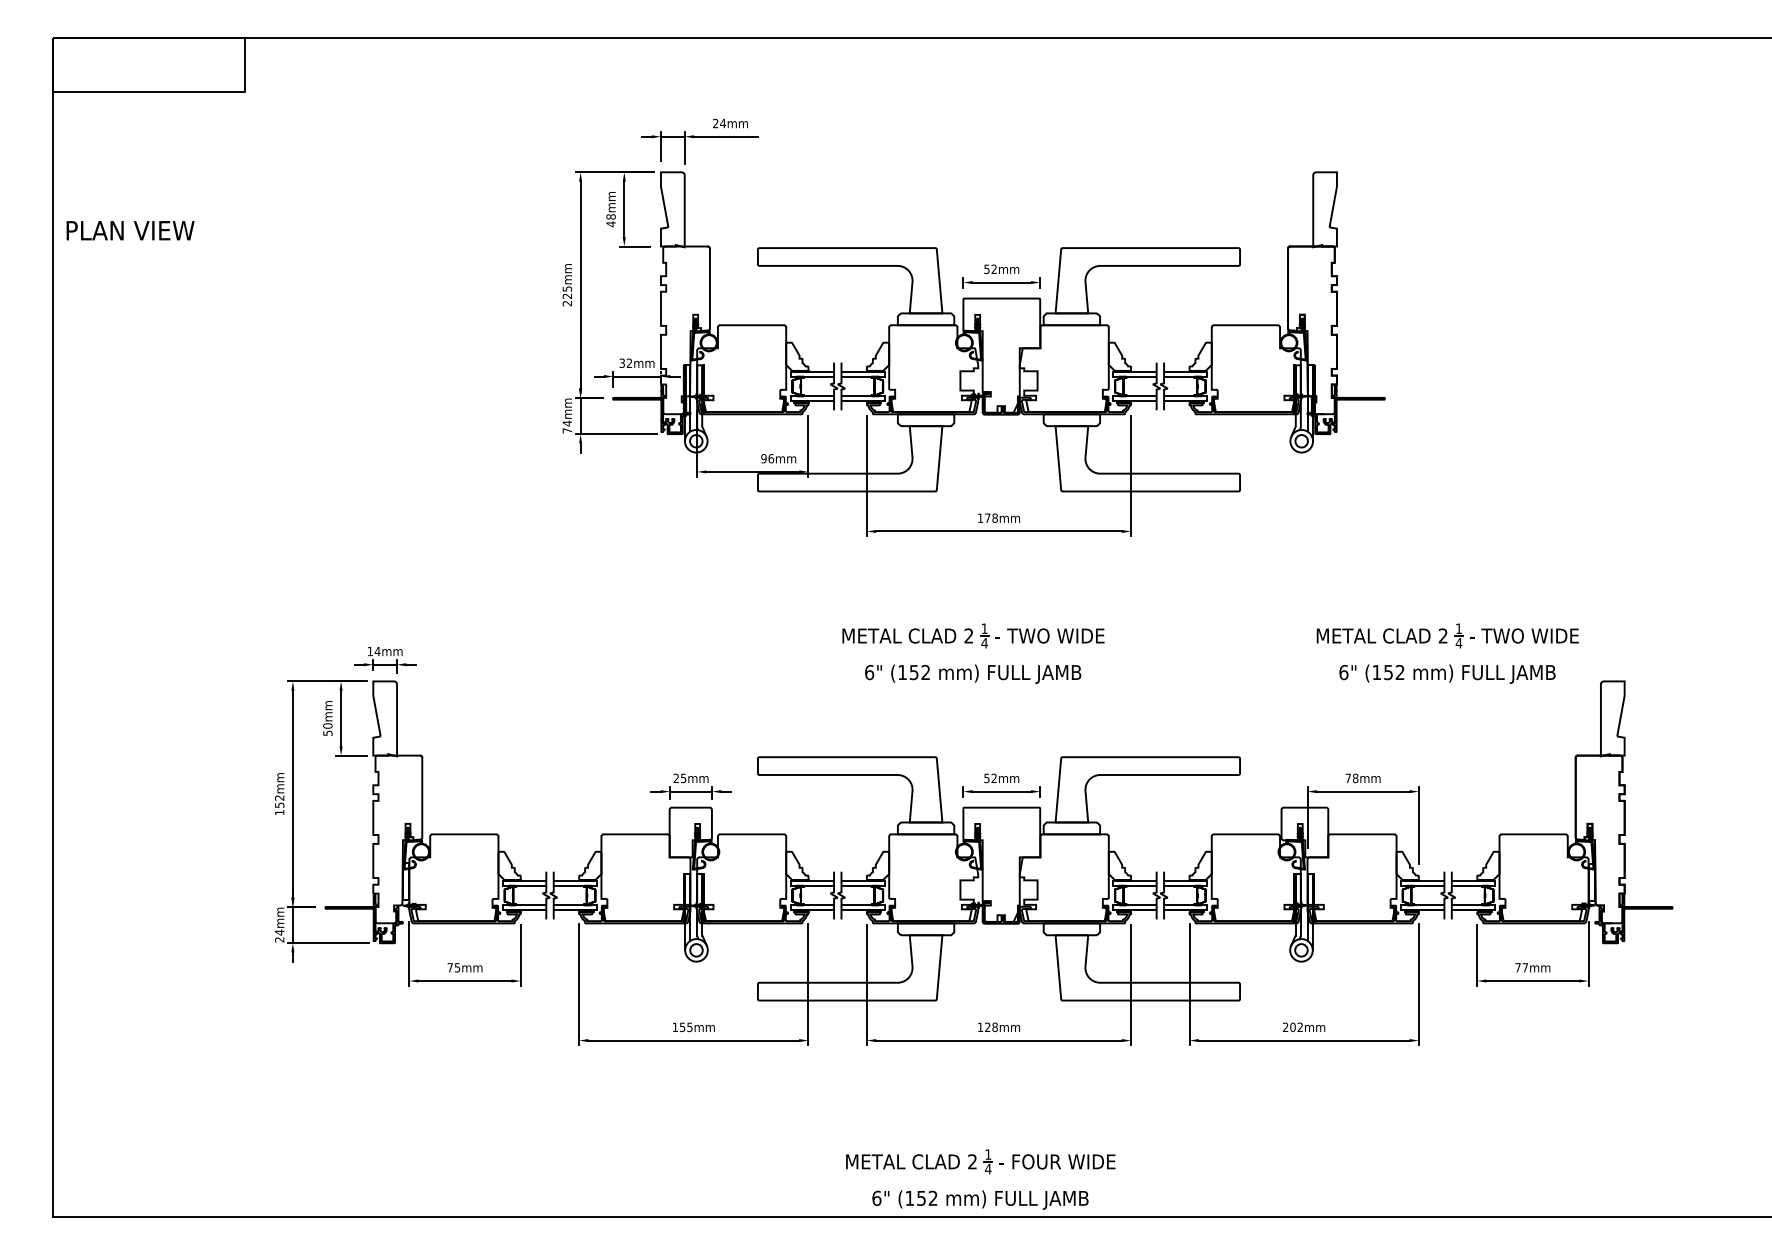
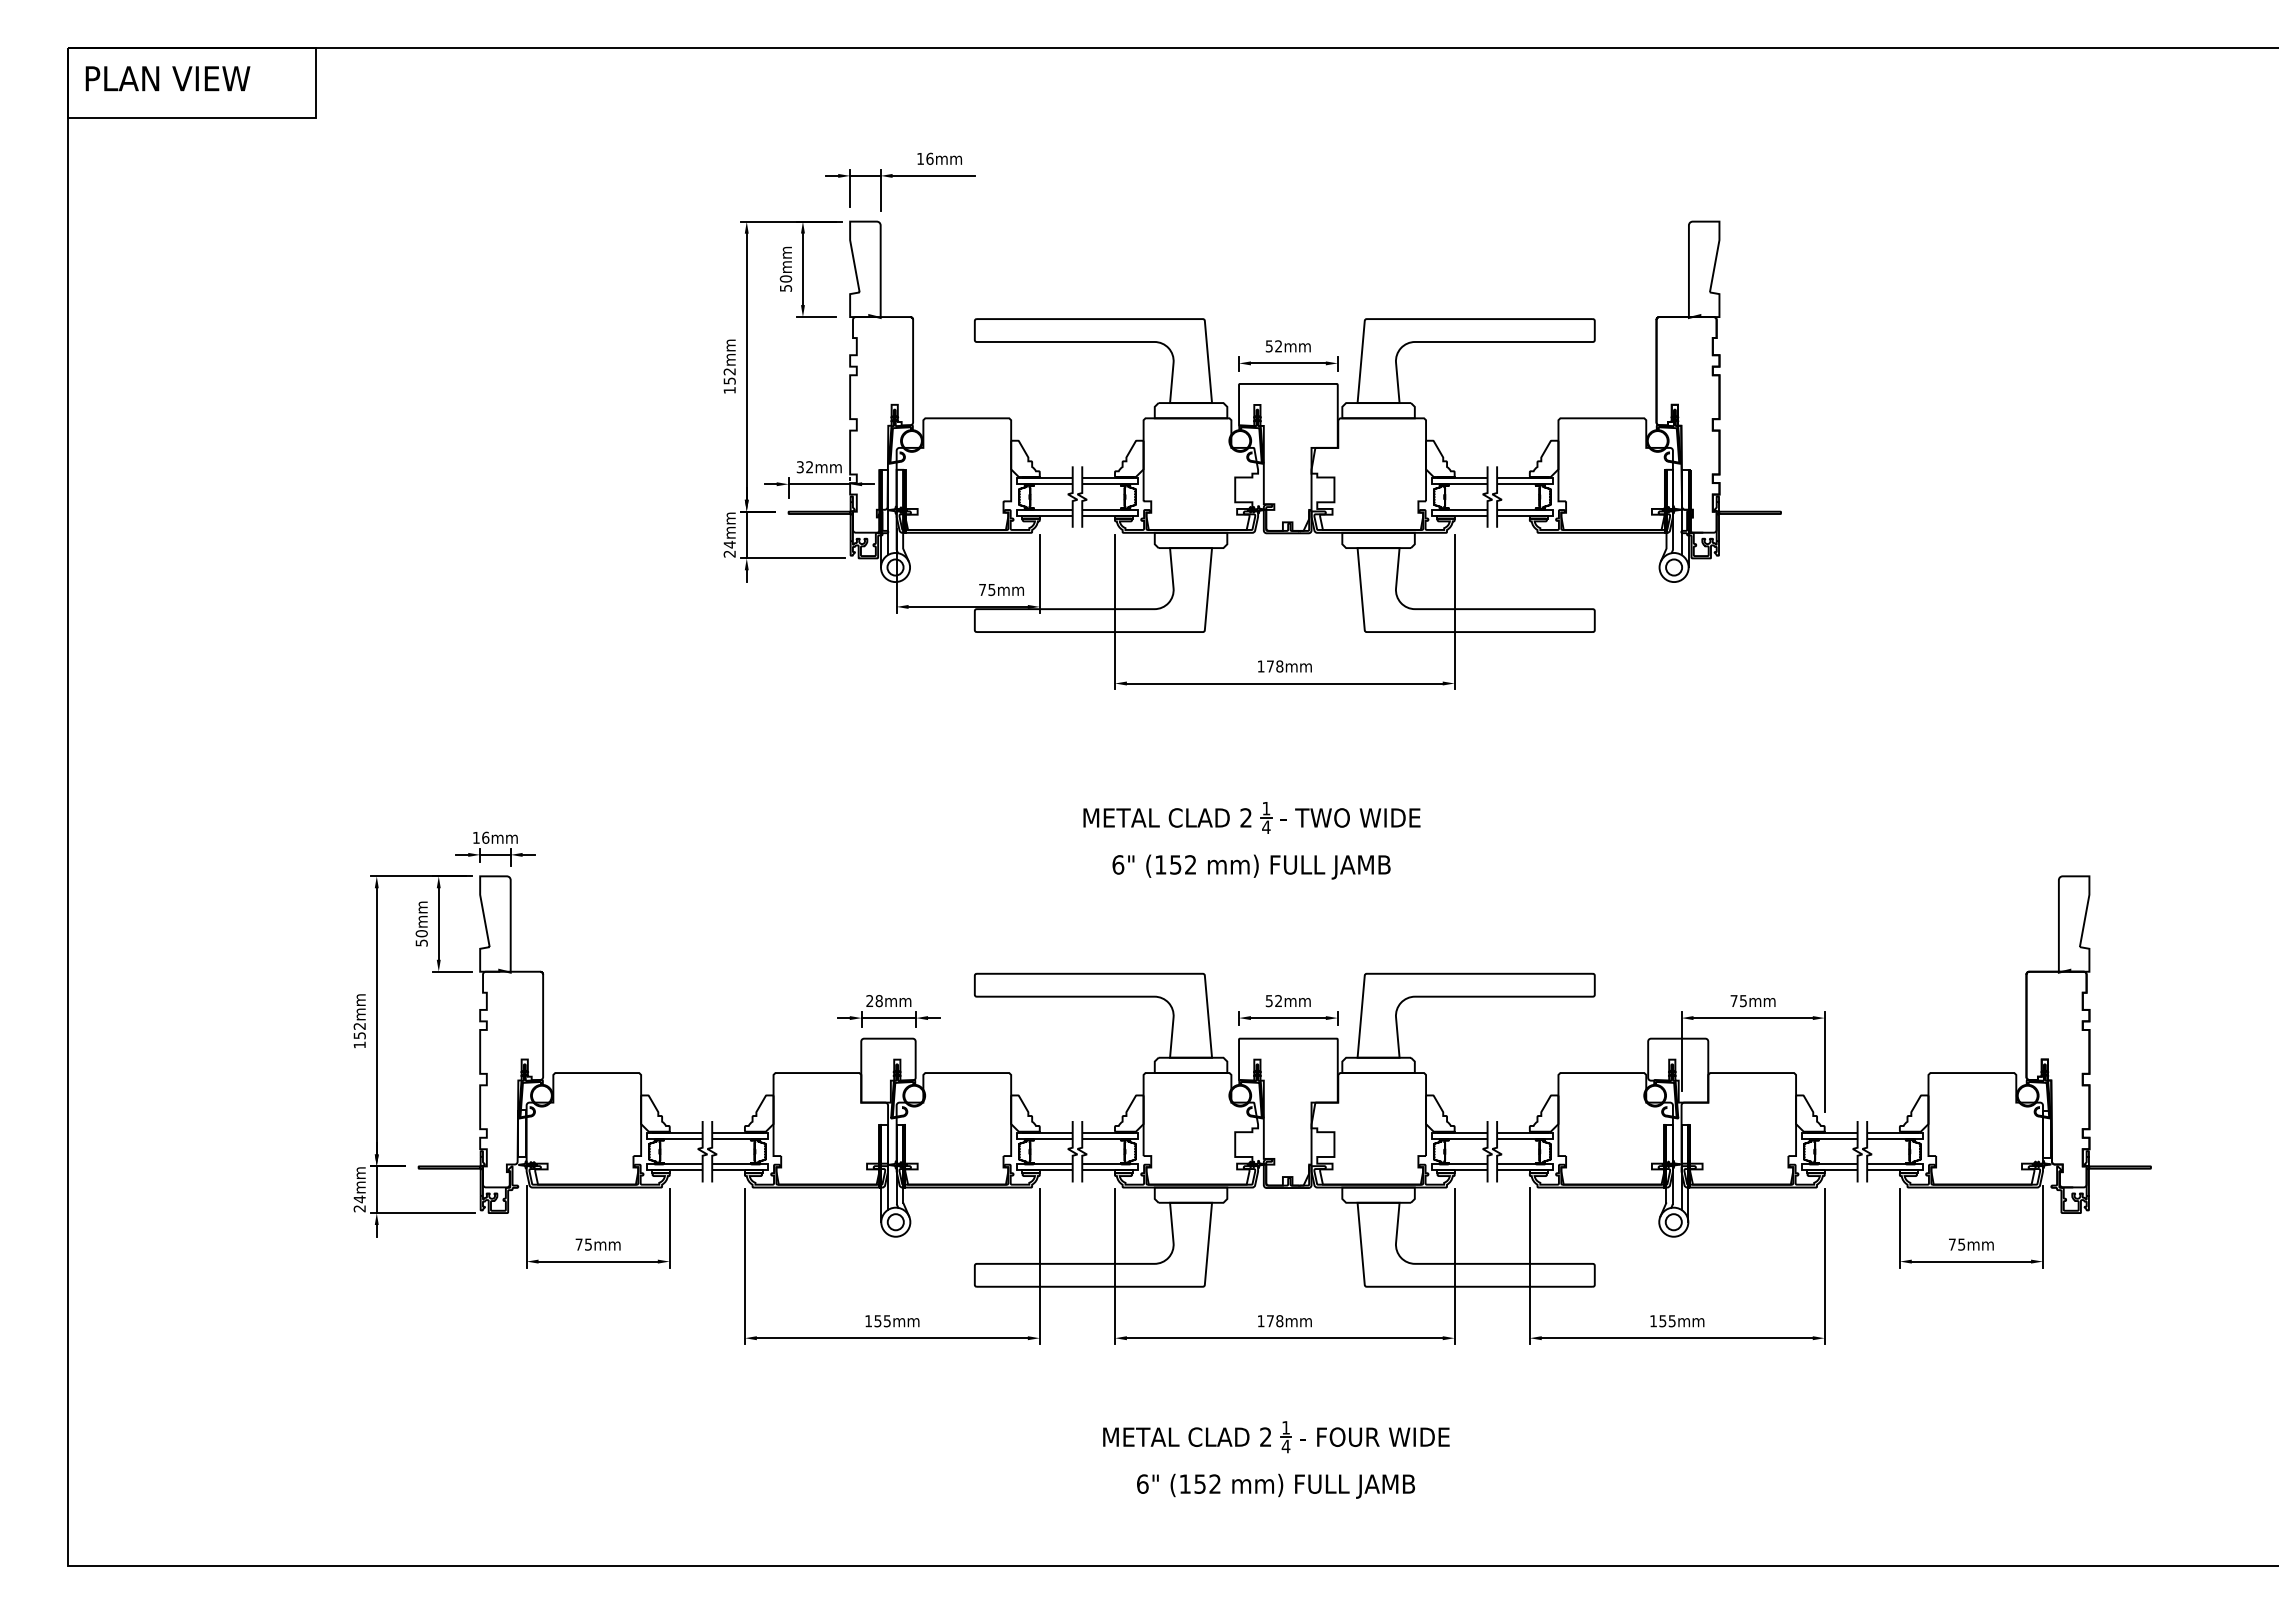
text: (719, 123) -> (925, 158), 24mm -> 16mm
text: (611, 220) -> (786, 283), 48mm -> 50mm
text: (130, 230) -> (167, 78), moved
text: (567, 295) -> (729, 380), 225mm -> 152mm
text: (567, 430) -> (729, 553), 74mm -> 24mm
text: (767, 458) -> (986, 589), 96mm -> 75mm
part: (1447, 643) -> (1861, 827), removed
text: (377, 651) -> (485, 837), 14mm -> 16mm
text: (683, 778) -> (878, 1001), 25mm -> 28mm
text: (1355, 778) -> (1743, 1001), 78mm -> 75mm
text: (1525, 967) -> (1961, 1244), 77mm -> 75mm
text: (987, 1027) -> (1269, 1321), 128mm -> 178mm
text: (1292, 1027) -> (1662, 1321), 202mm -> 155mm
part: (984, 1171) -> (1281, 1449), moved

